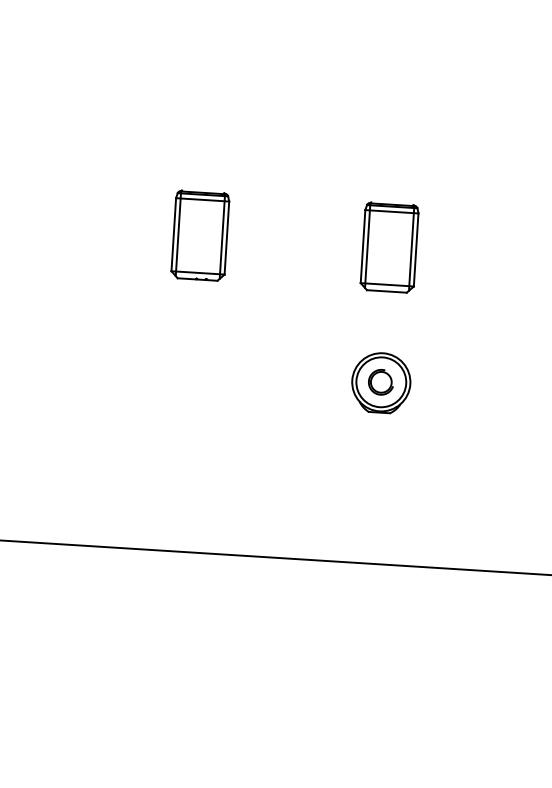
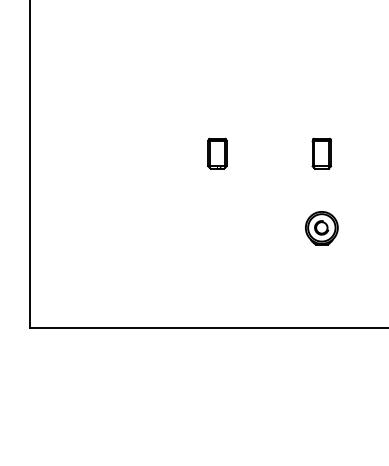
part: (200, 235) -> (217, 153), size x0.62
part: (389, 247) -> (321, 153), size x0.62

